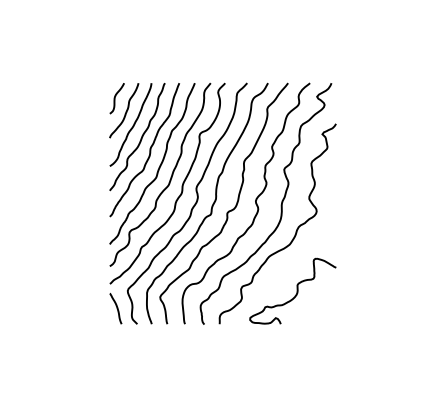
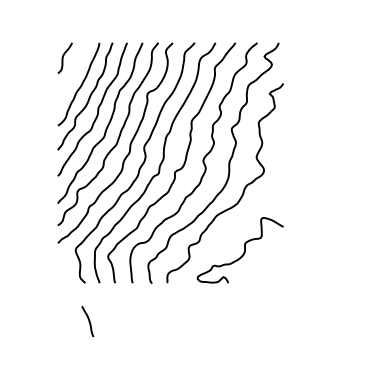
curve: (125, 111) -> (73, 71), removed
curve: (116, 308) -> (88, 321), moved

